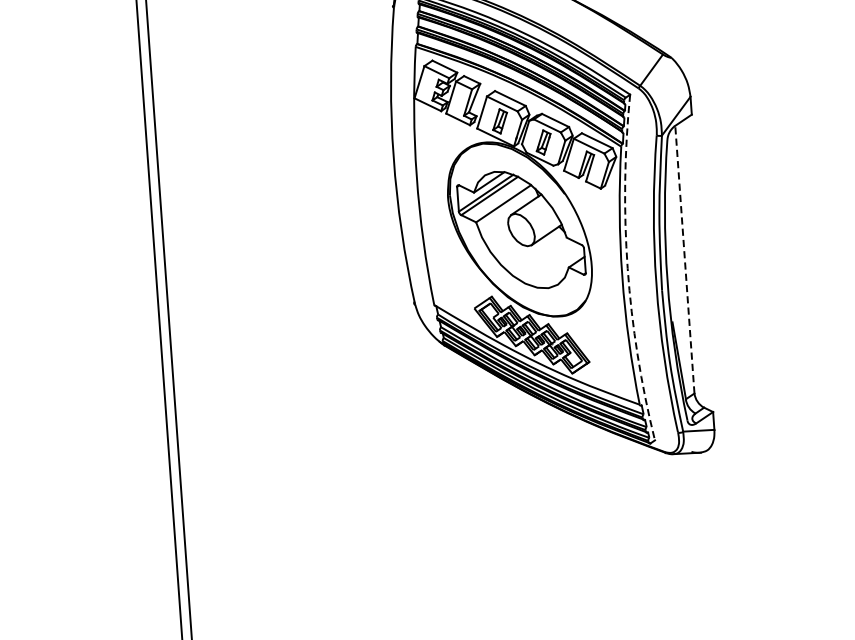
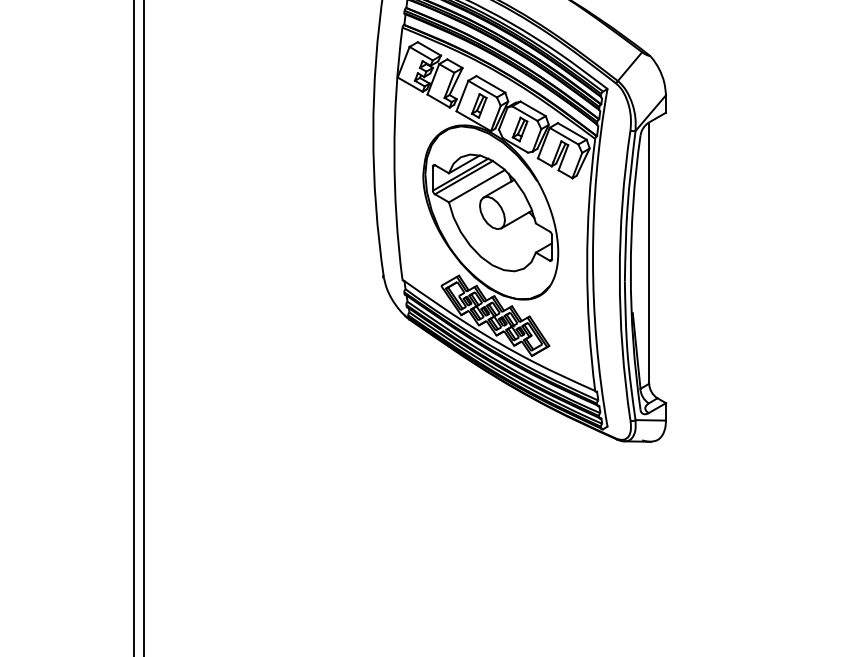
line: (685, 260) -> (649, 253), dashed -> solid
arc: (627, 268) -> (592, 257), dashed -> solid

